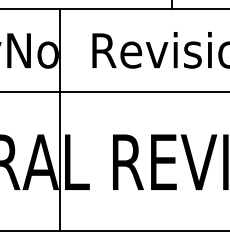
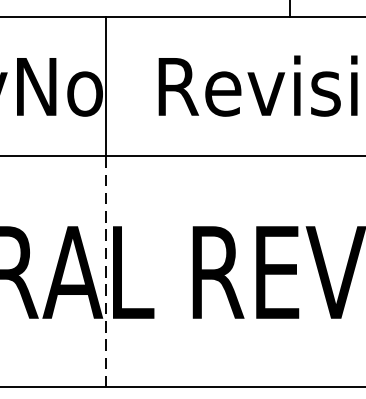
line: (60, 162) -> (105, 272), solid -> dashed

